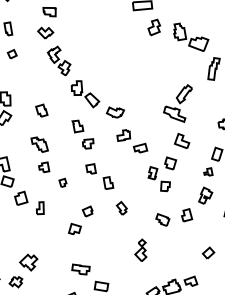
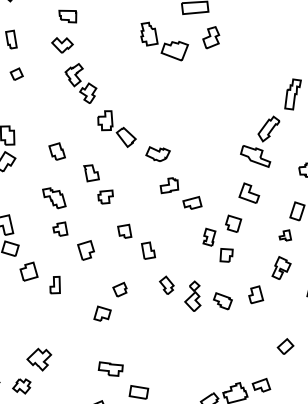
part: (191, 36) -> (164, 40), moved
part: (177, 103) -> (259, 141), moved
part: (82, 134) -> (97, 184), moved
part: (62, 182) -> (85, 249), size x1.67
part: (140, 249) -> (192, 295), moved

